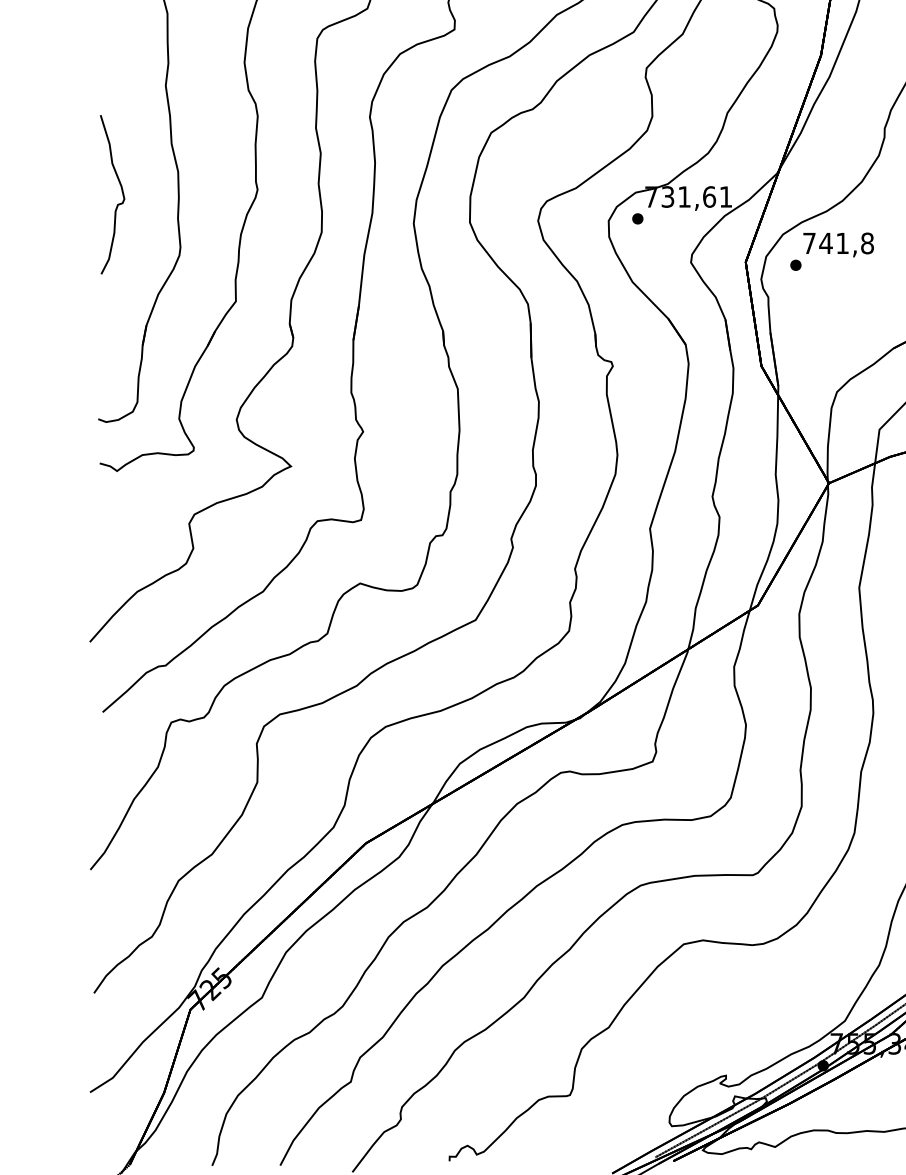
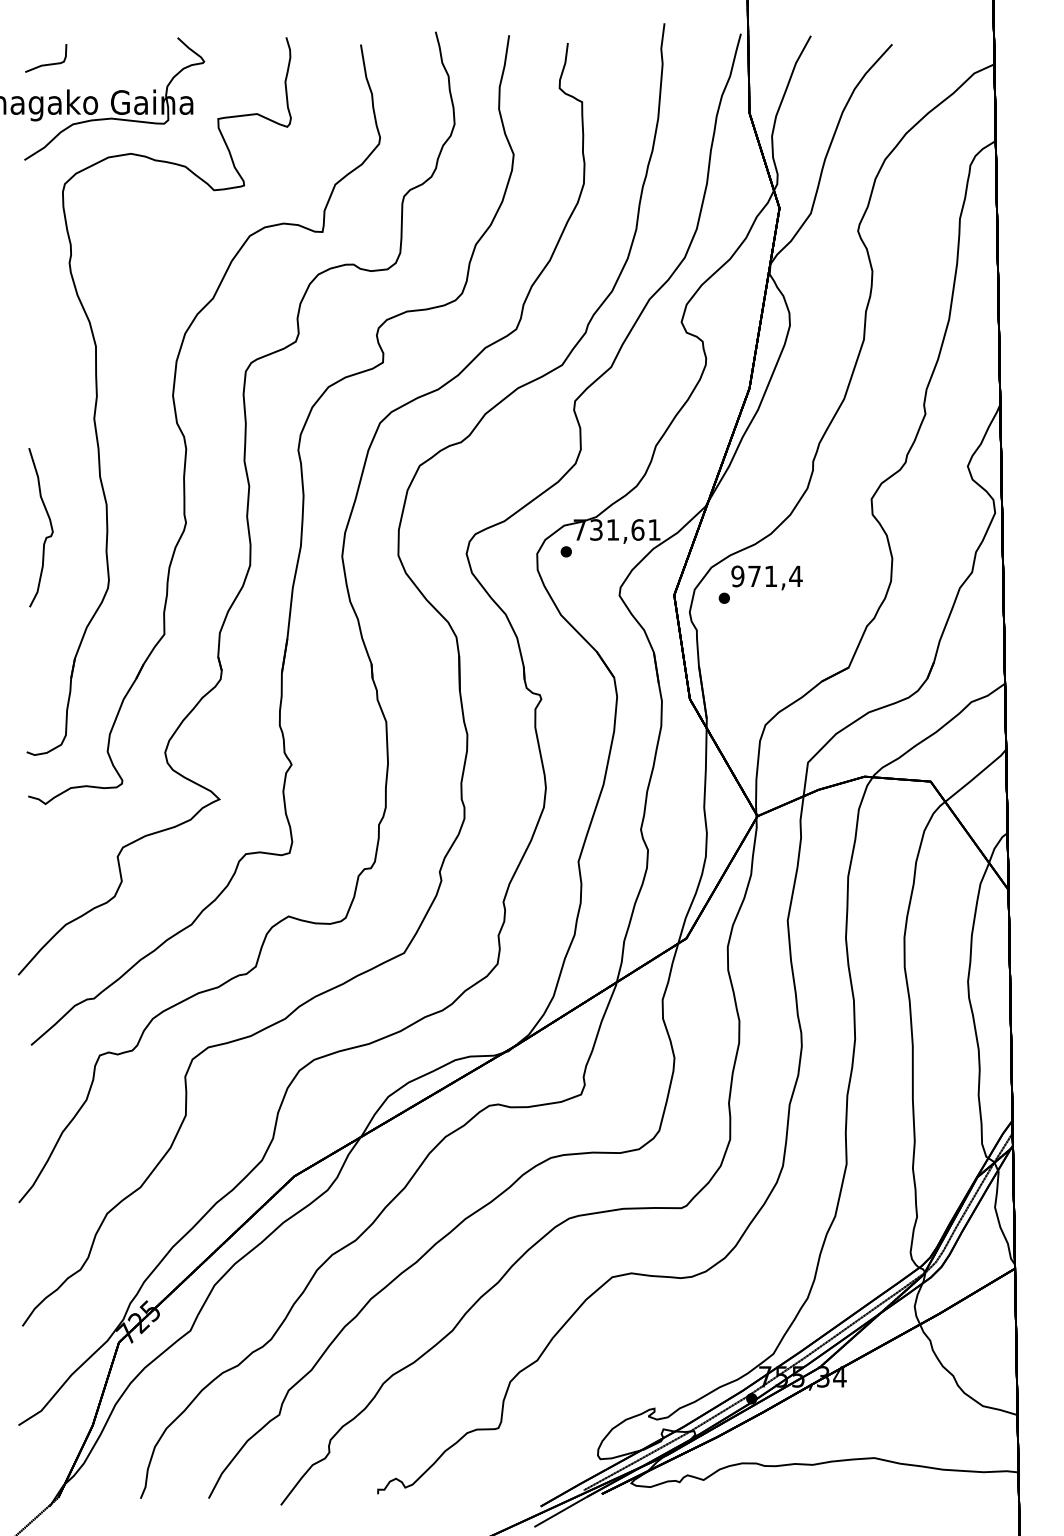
text: (838, 243) -> (766, 576), 741,8 -> 971,4

